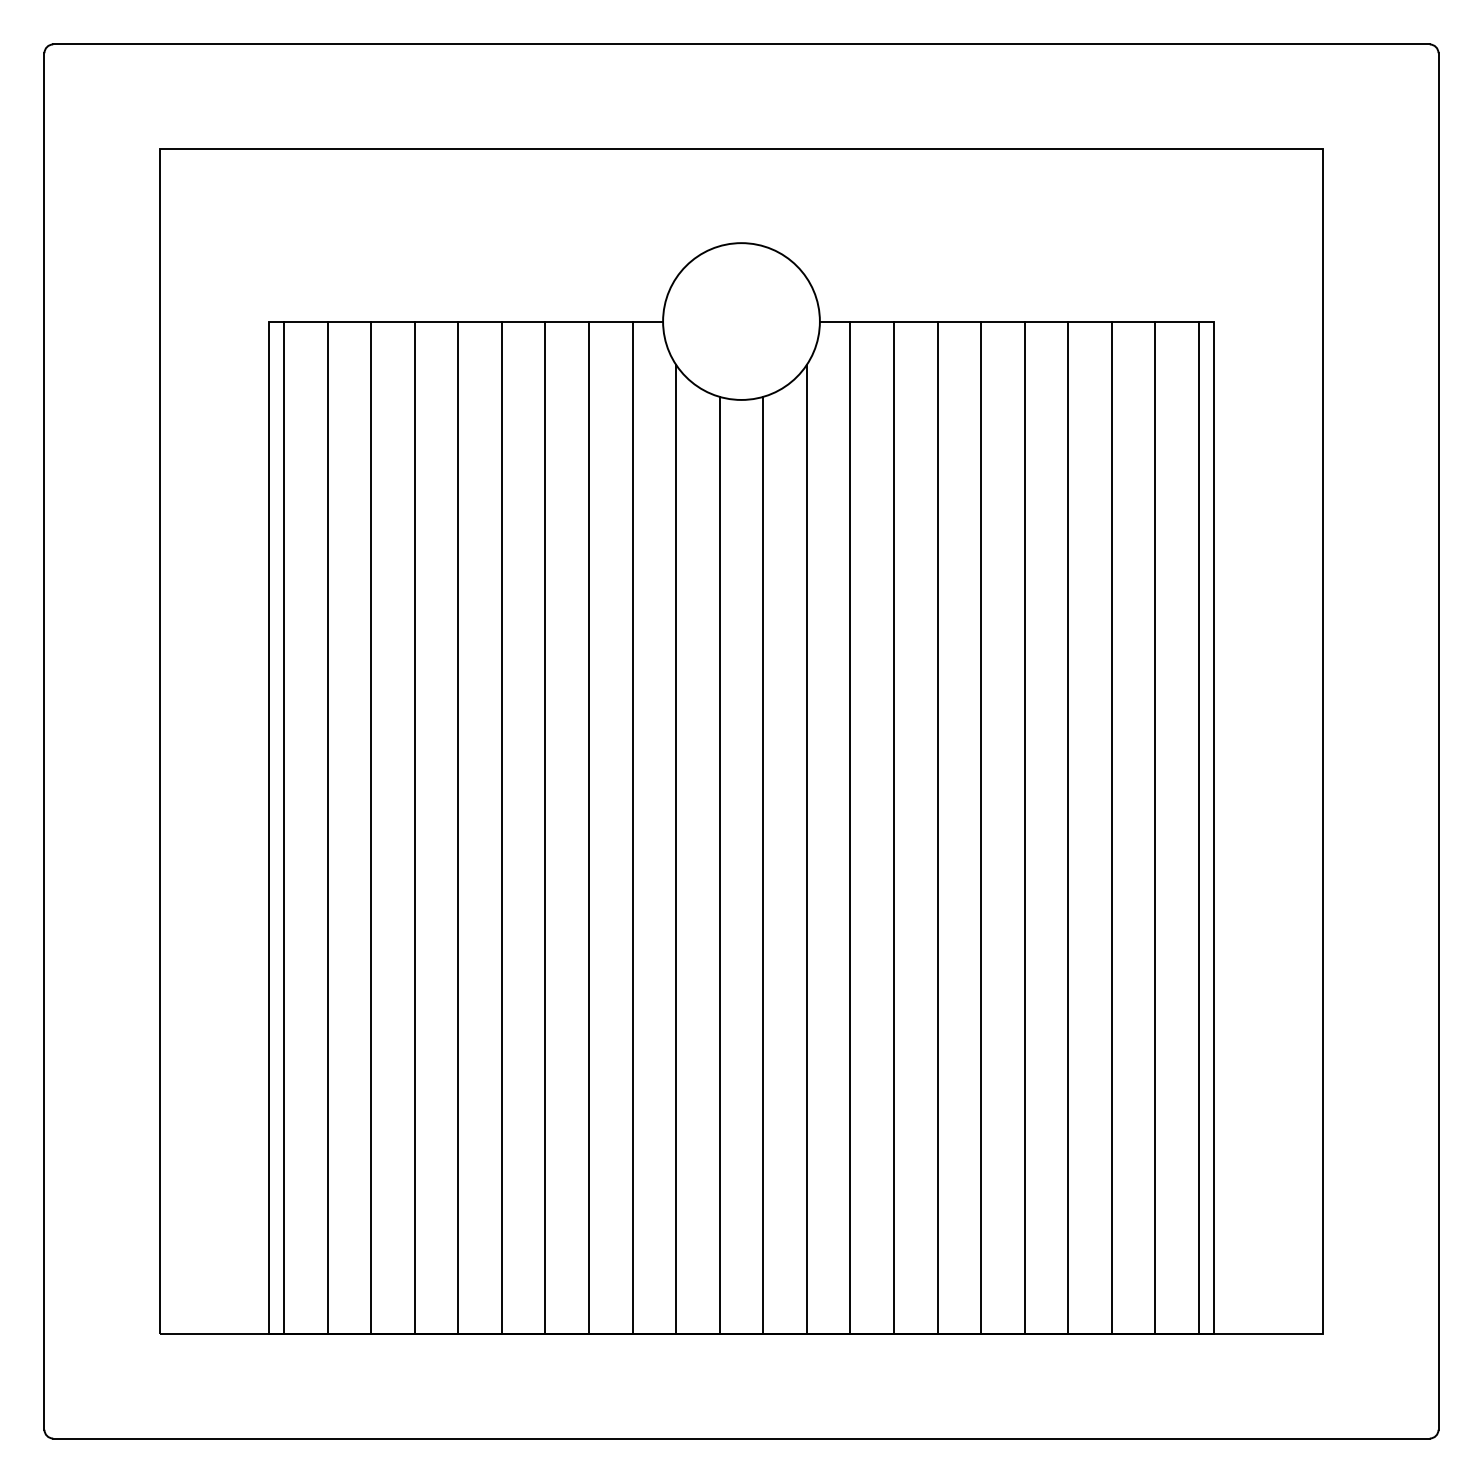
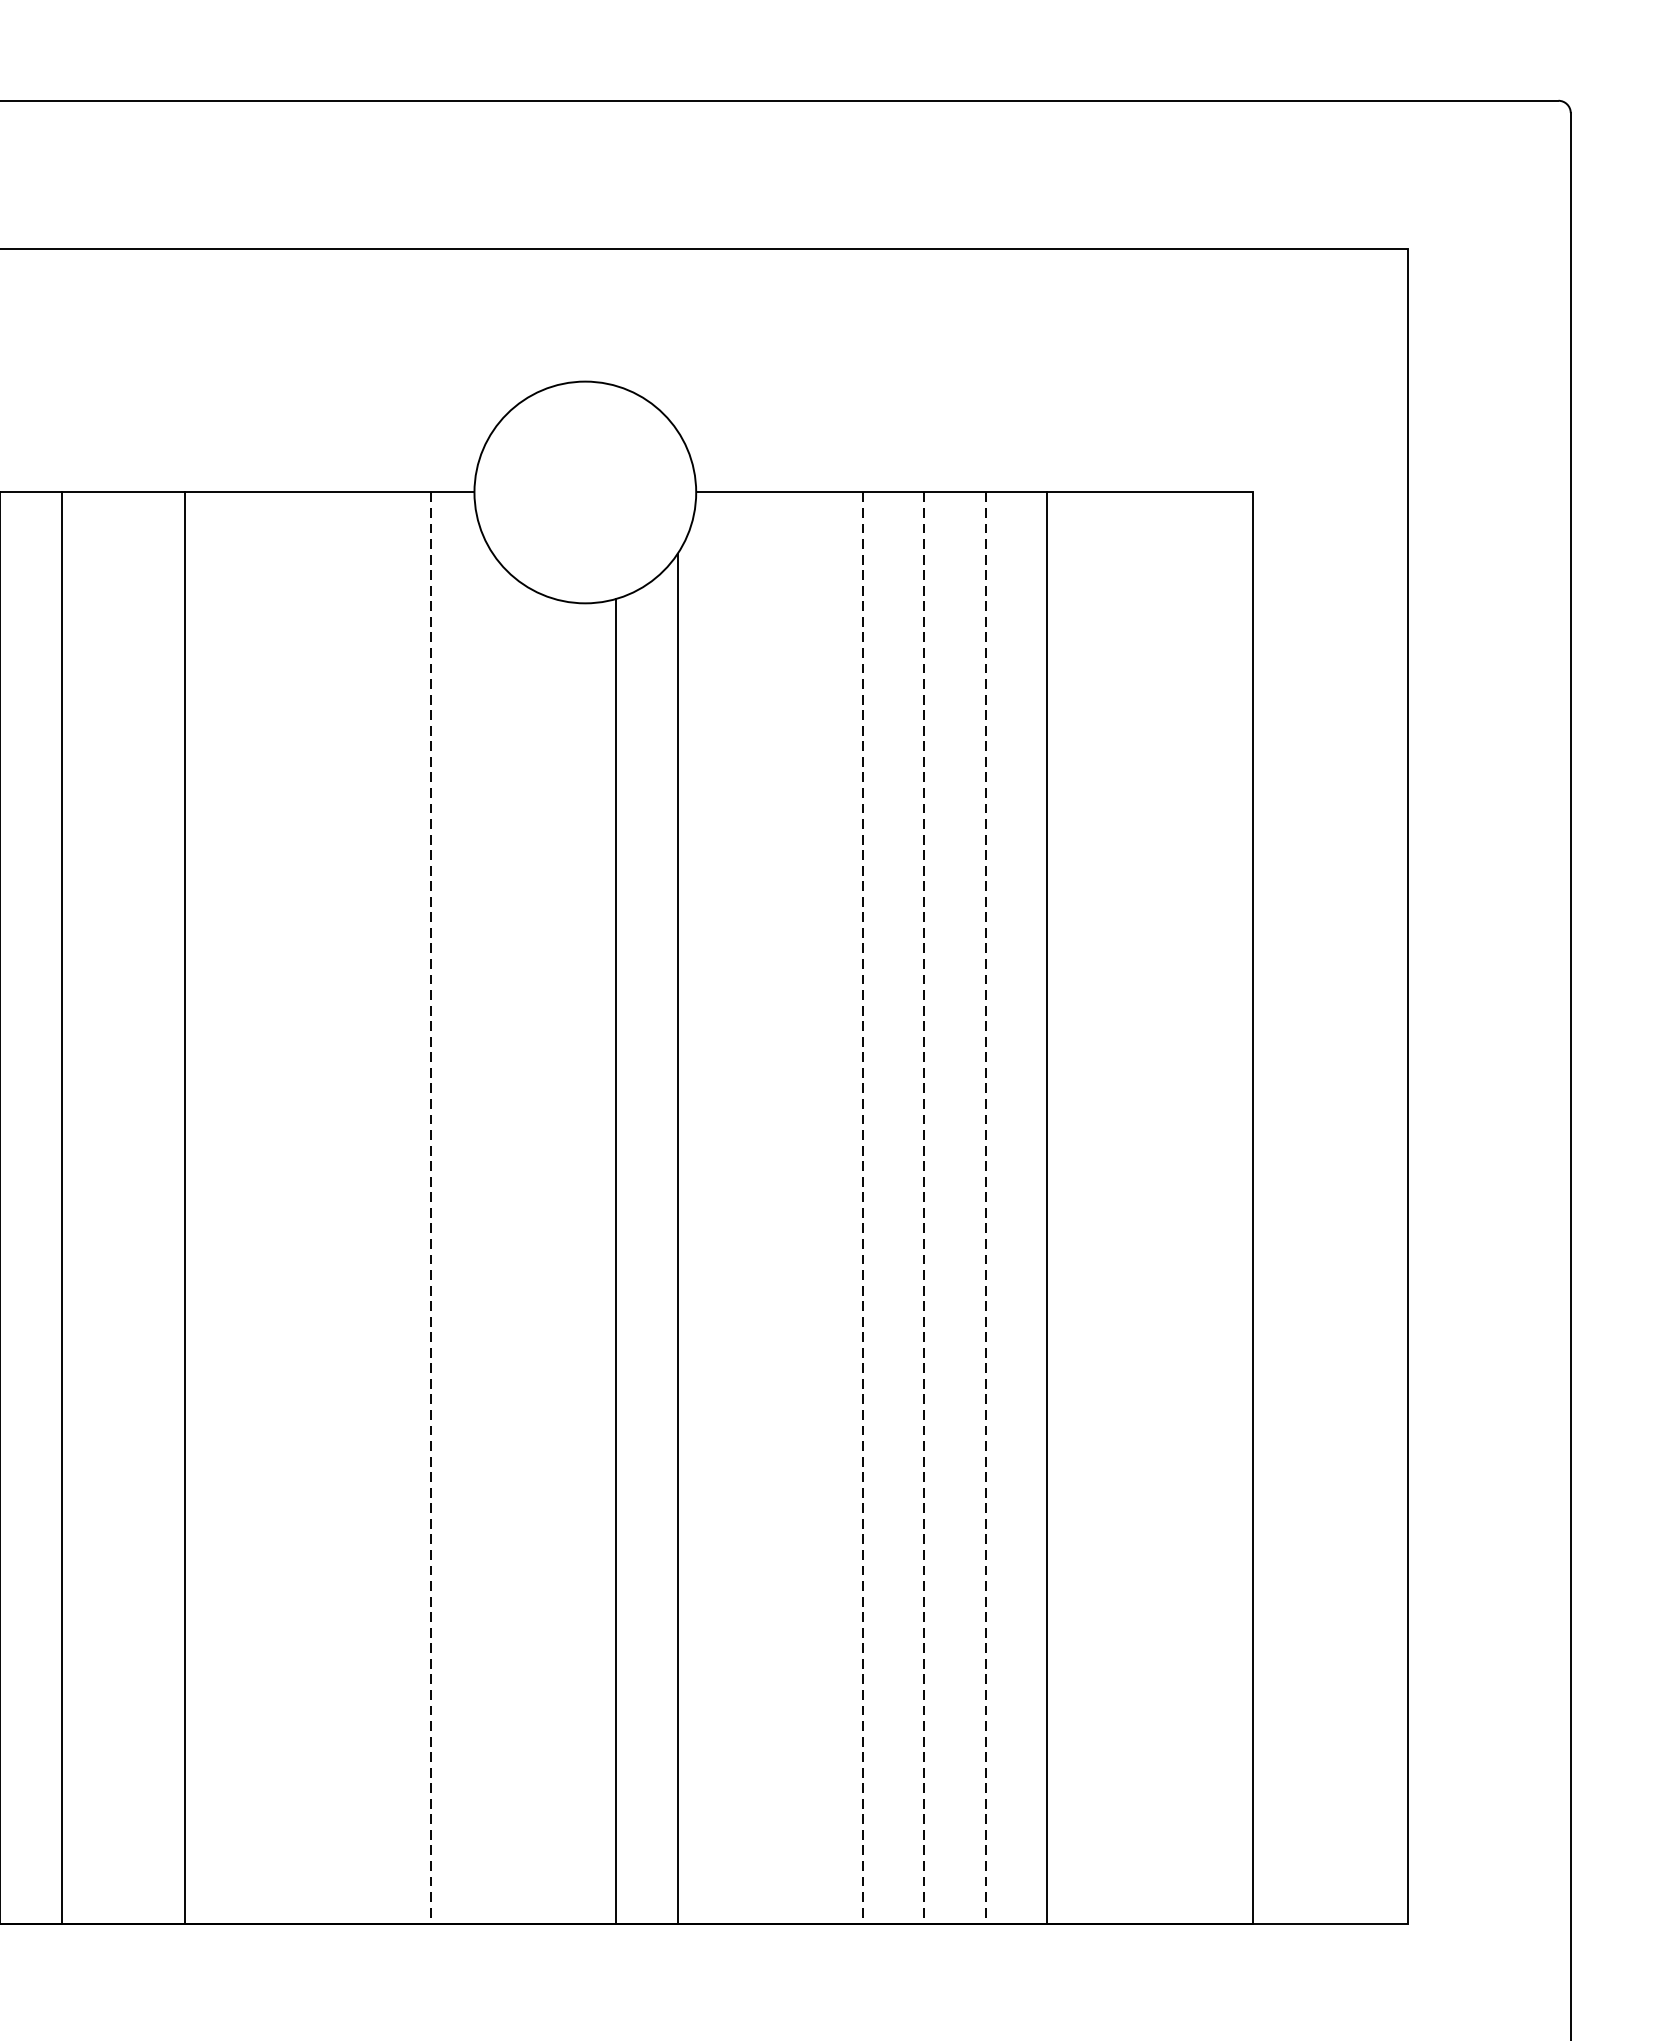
line: (414, 827) -> (123, 1207), removed
line: (501, 827) -> (246, 1207), removed
line: (545, 827) -> (308, 1207), removed
line: (589, 827) -> (370, 1207), removed
line: (850, 827) -> (739, 1207), removed
line: (893, 827) -> (800, 1207), removed
line: (1111, 827) -> (1108, 1207), removed
line: (1155, 827) -> (1170, 1207), removed
line: (1198, 827) -> (1231, 1207), removed
line: (632, 828) -> (431, 1209), solid -> dashed
line: (937, 828) -> (862, 1209), solid -> dashed
line: (981, 828) -> (924, 1209), solid -> dashed
line: (1024, 828) -> (985, 1209), solid -> dashed
line: (676, 848) -> (493, 1237), removed
line: (719, 864) -> (554, 1260), removed

